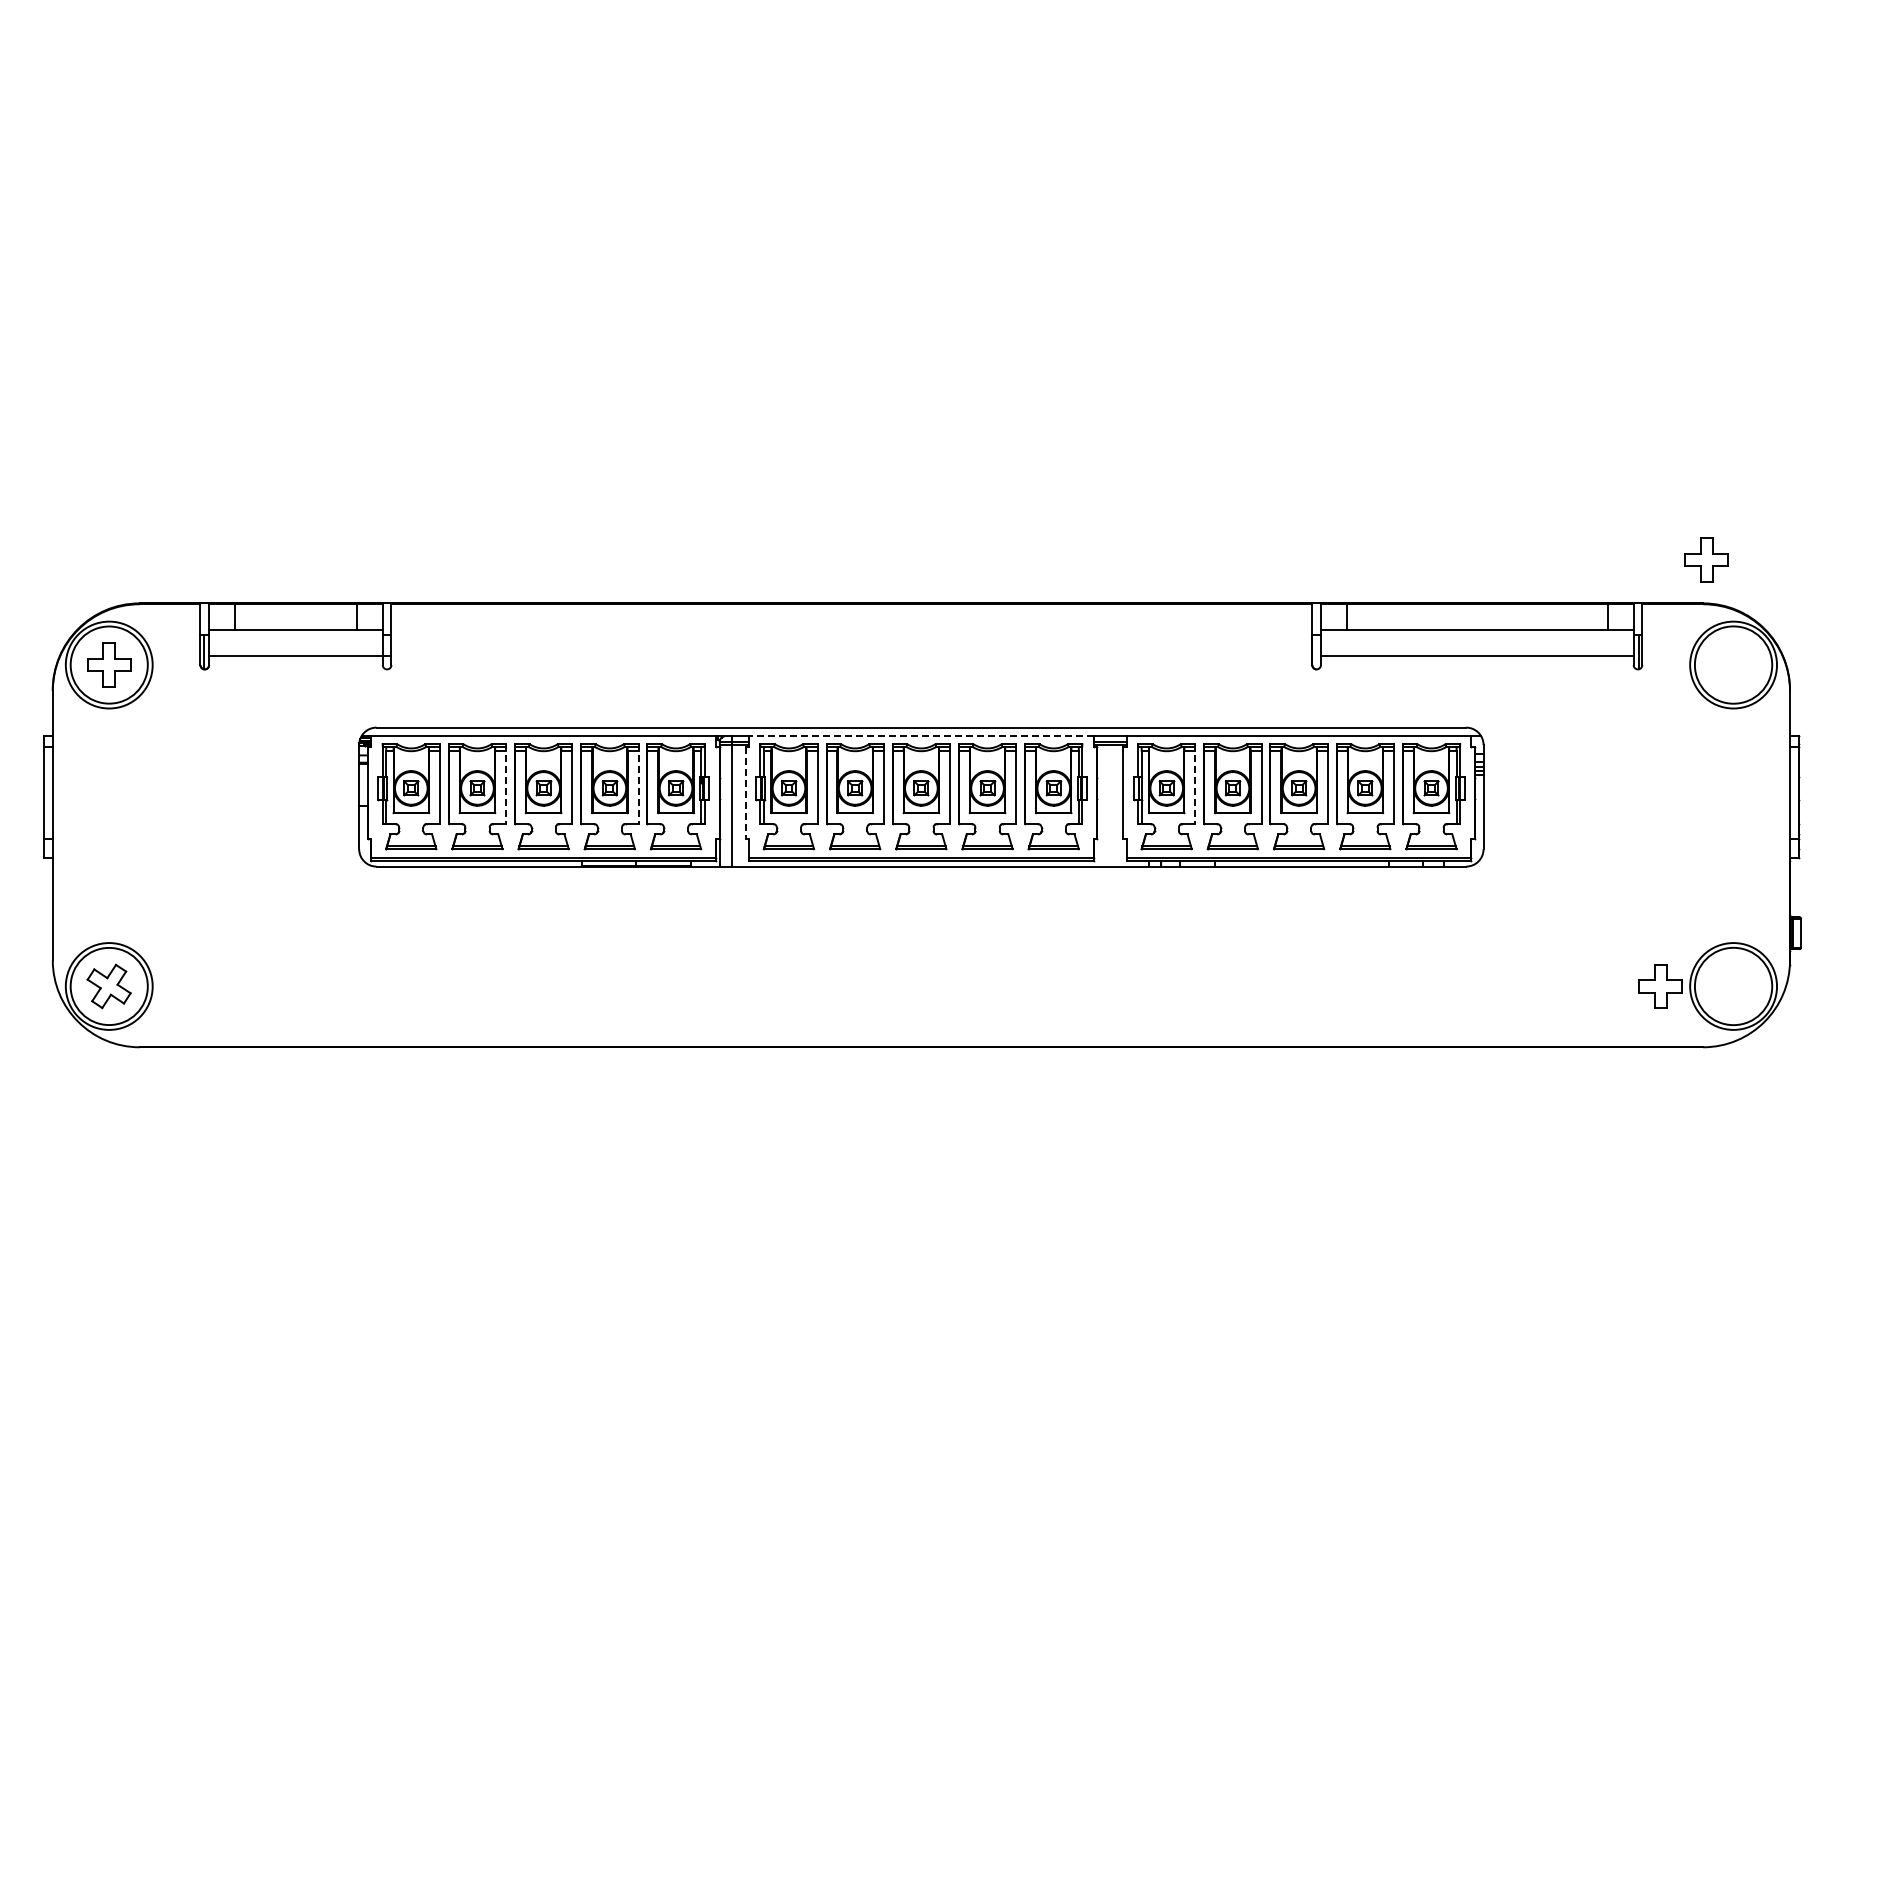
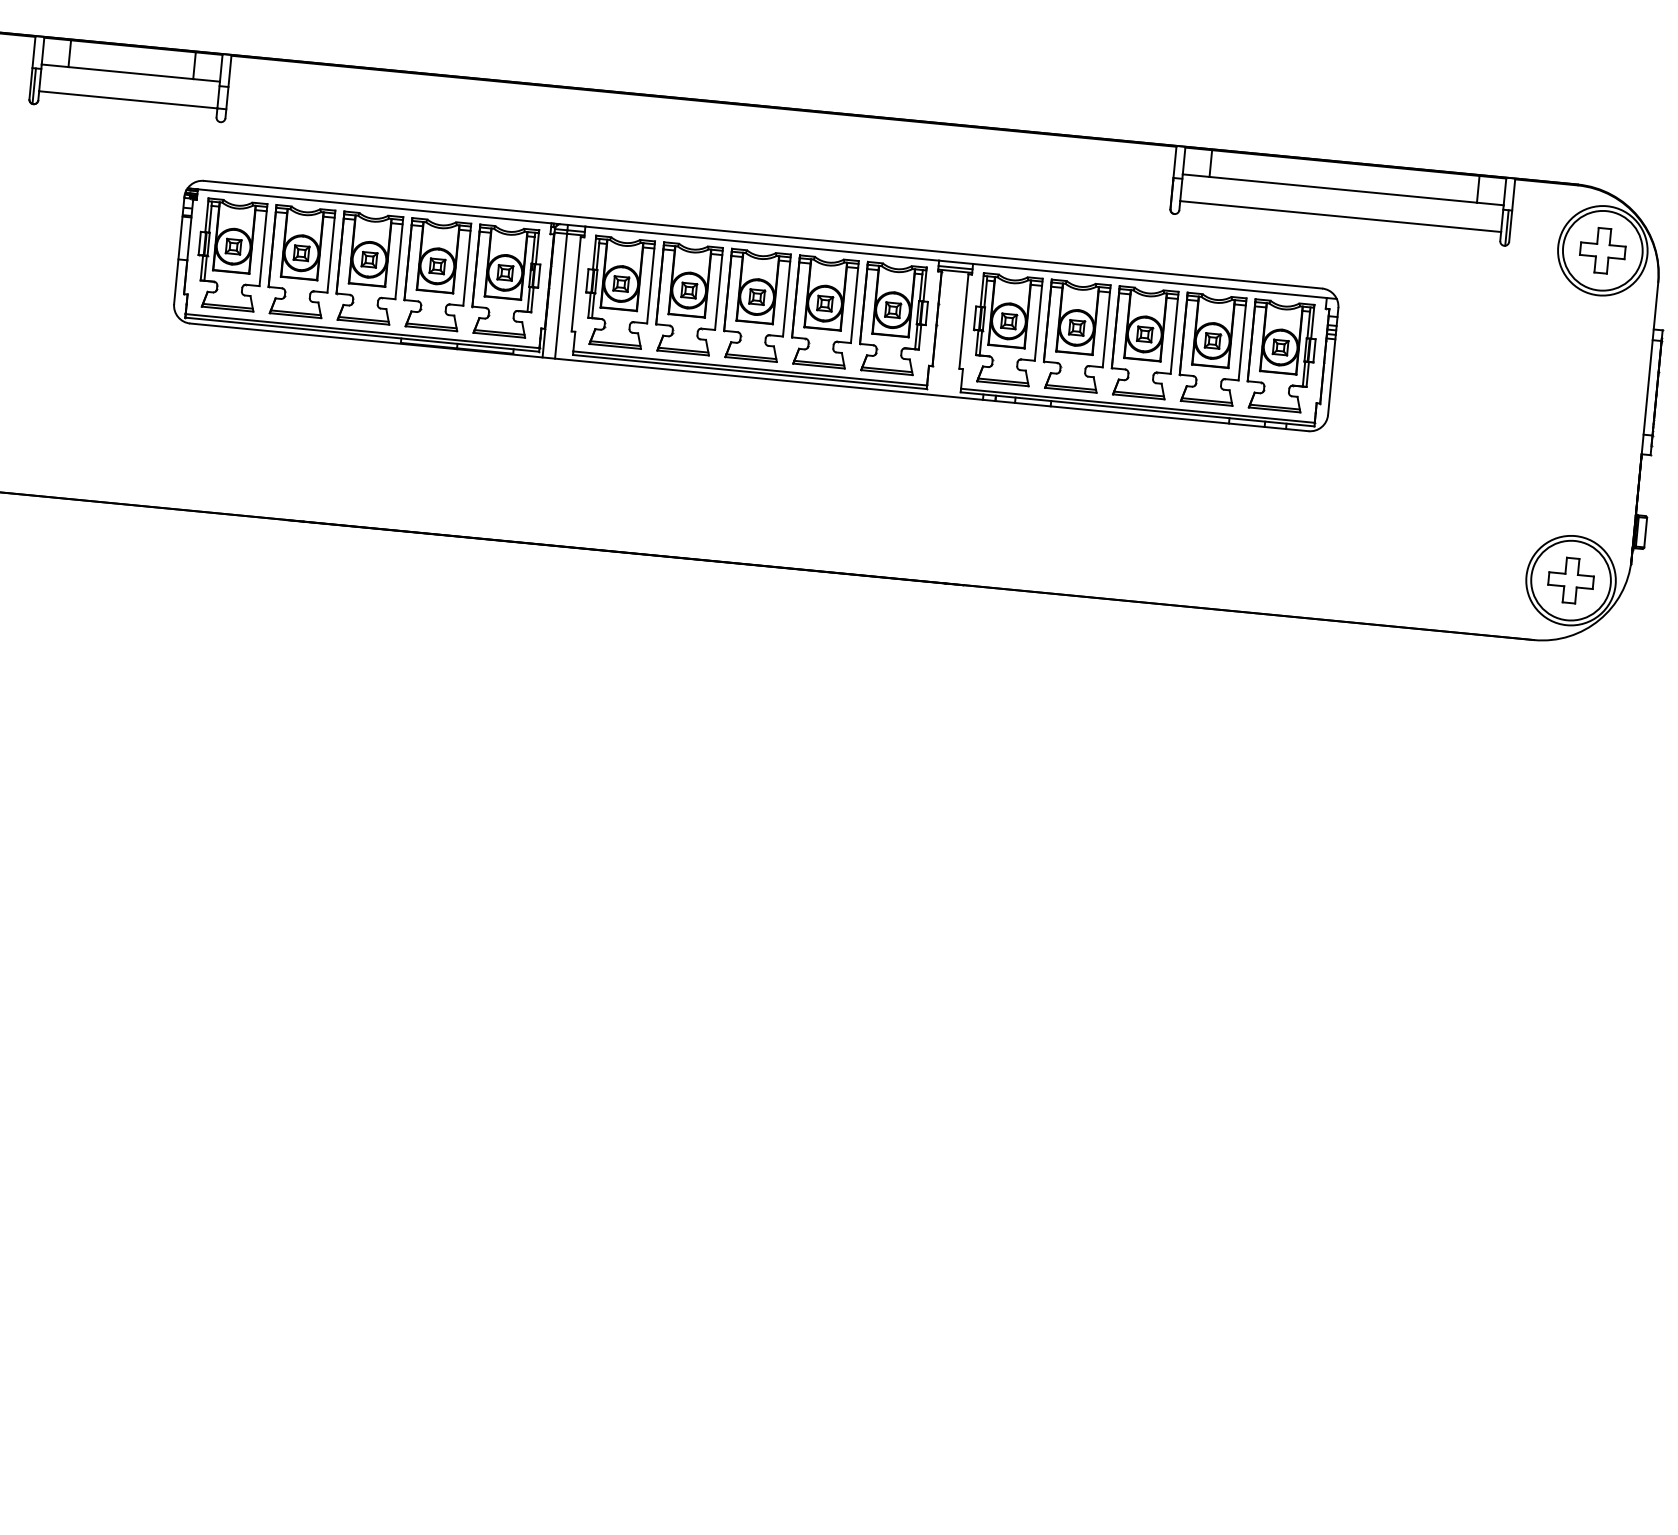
part: (1706, 559) -> (1602, 250), moved
line: (920, 736) -> (761, 243), dashed -> solid
line: (506, 784) -> (331, 252), dashed -> solid
line: (638, 784) -> (467, 265), dashed -> solid
line: (1195, 784) -> (1038, 320), dashed -> solid
line: (745, 793) -> (576, 284), dashed -> solid
part: (1660, 986) -> (1570, 580), moved

